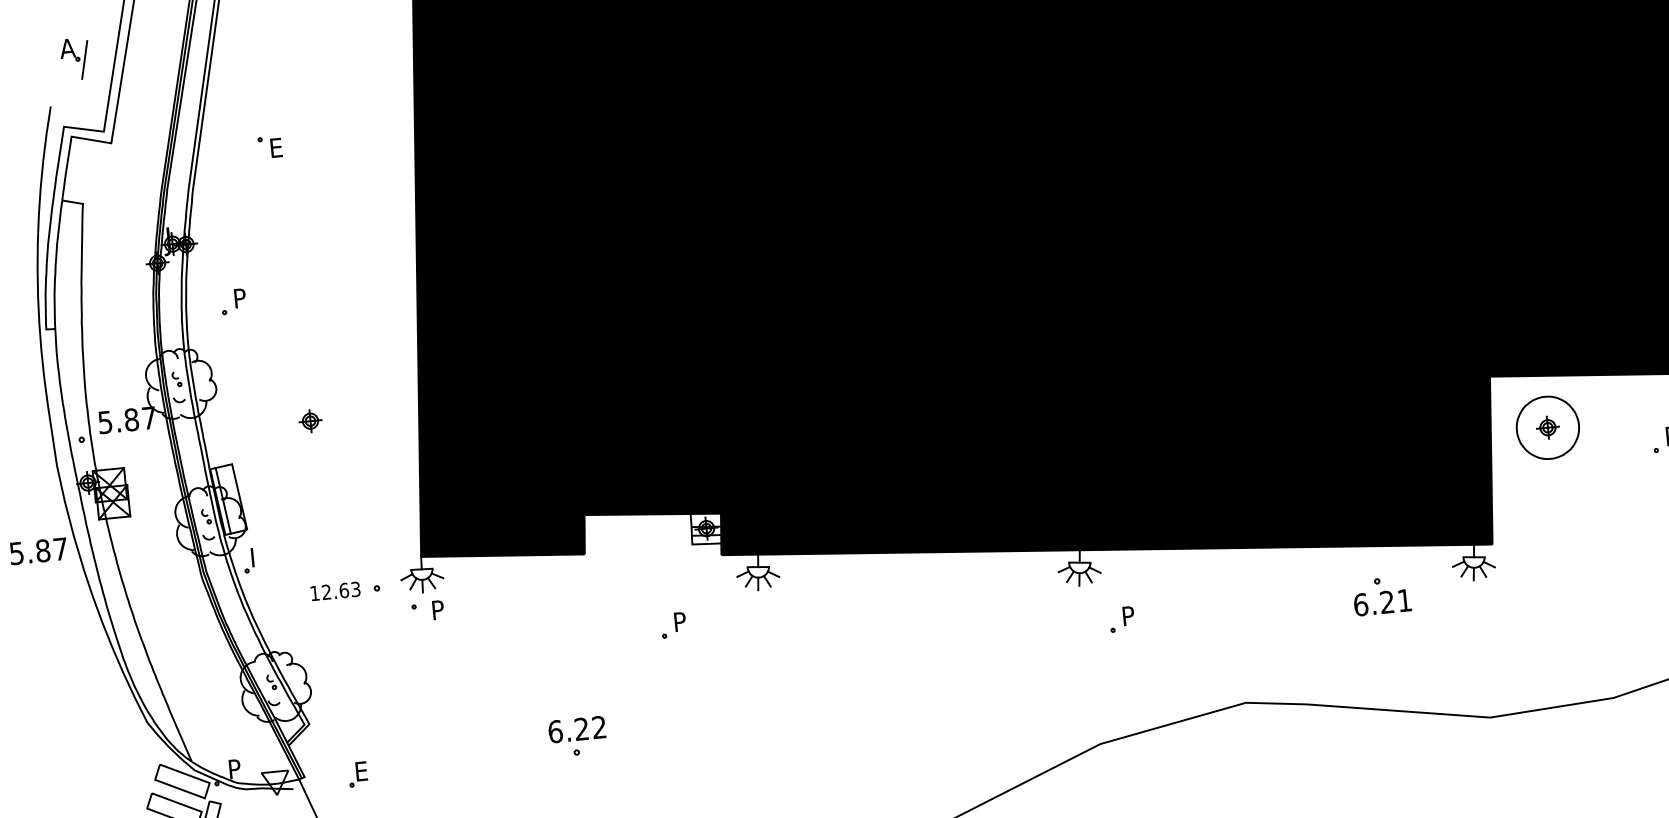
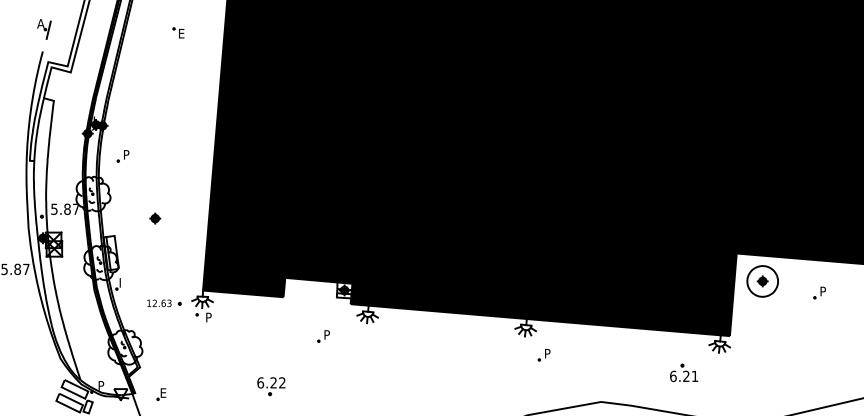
part: (76, 59) -> (44, 29), moved
part: (269, 146) -> (178, 32), moved
part: (1382, 594) -> (684, 372), moved

